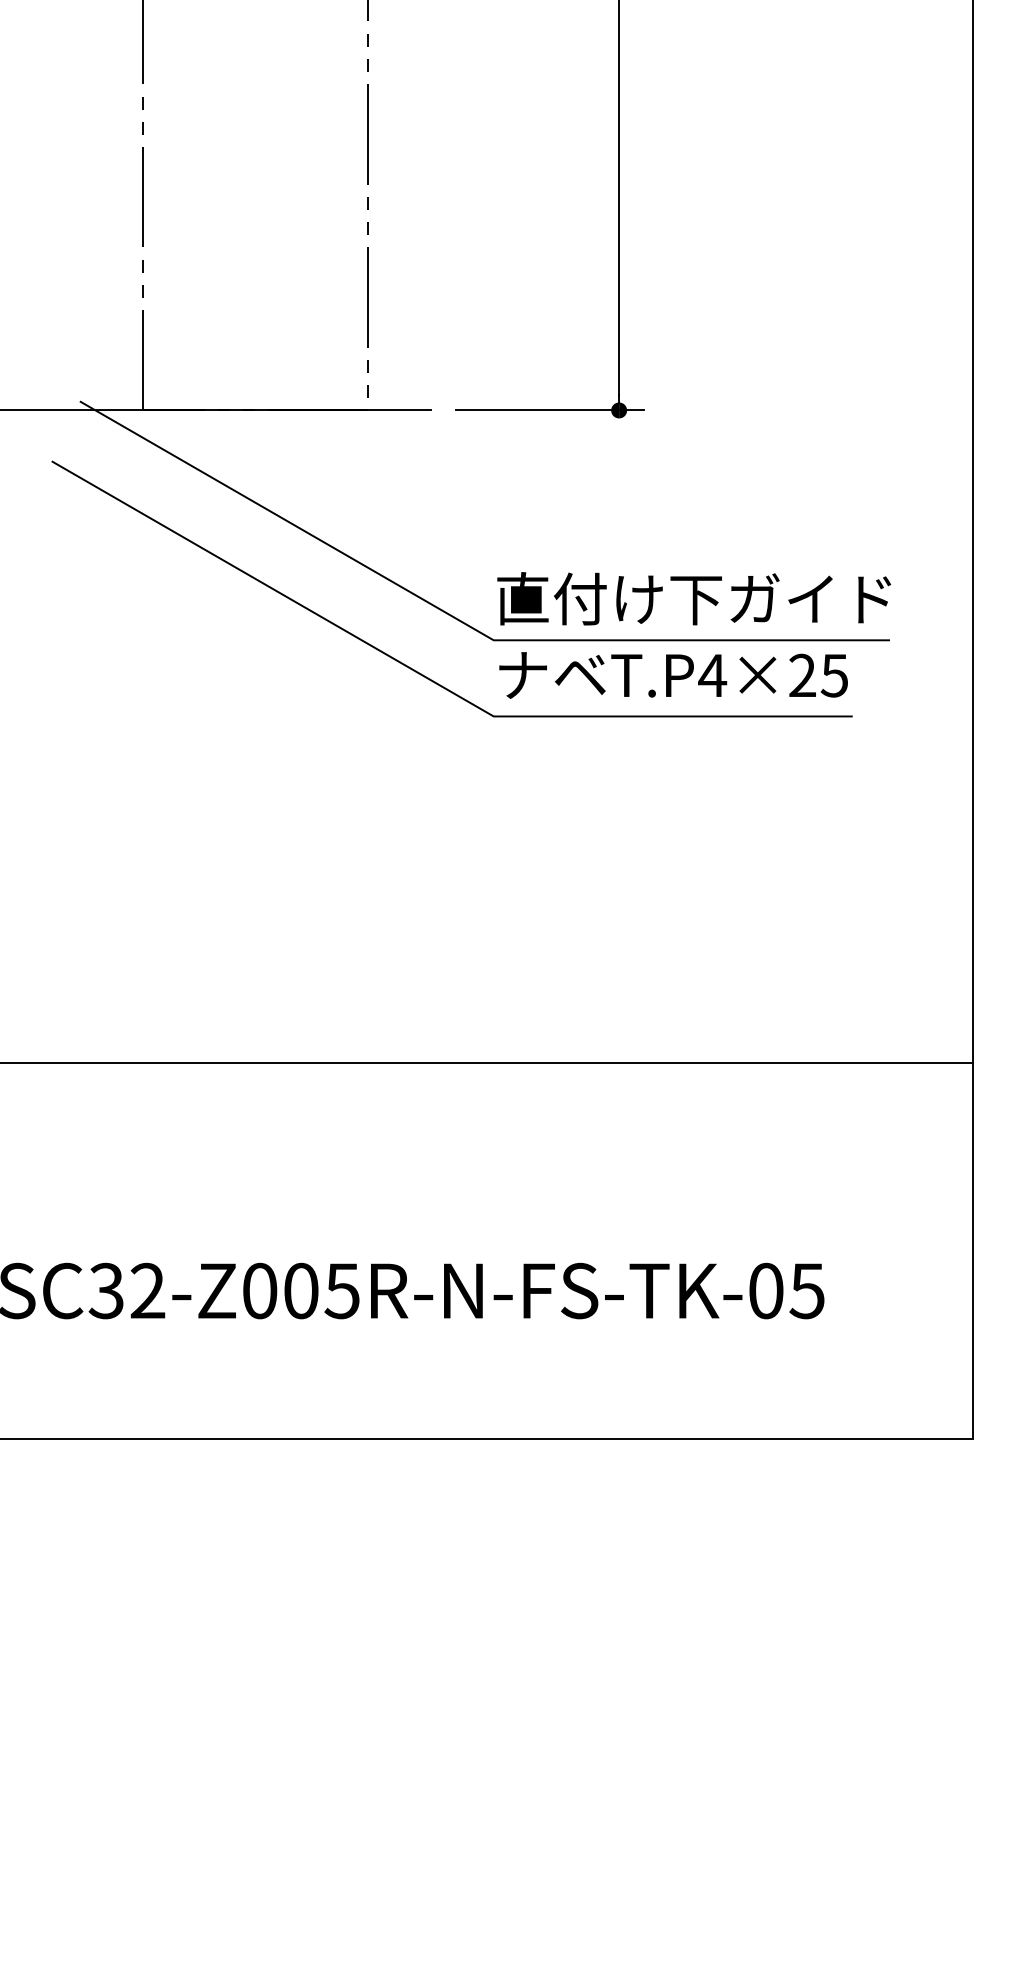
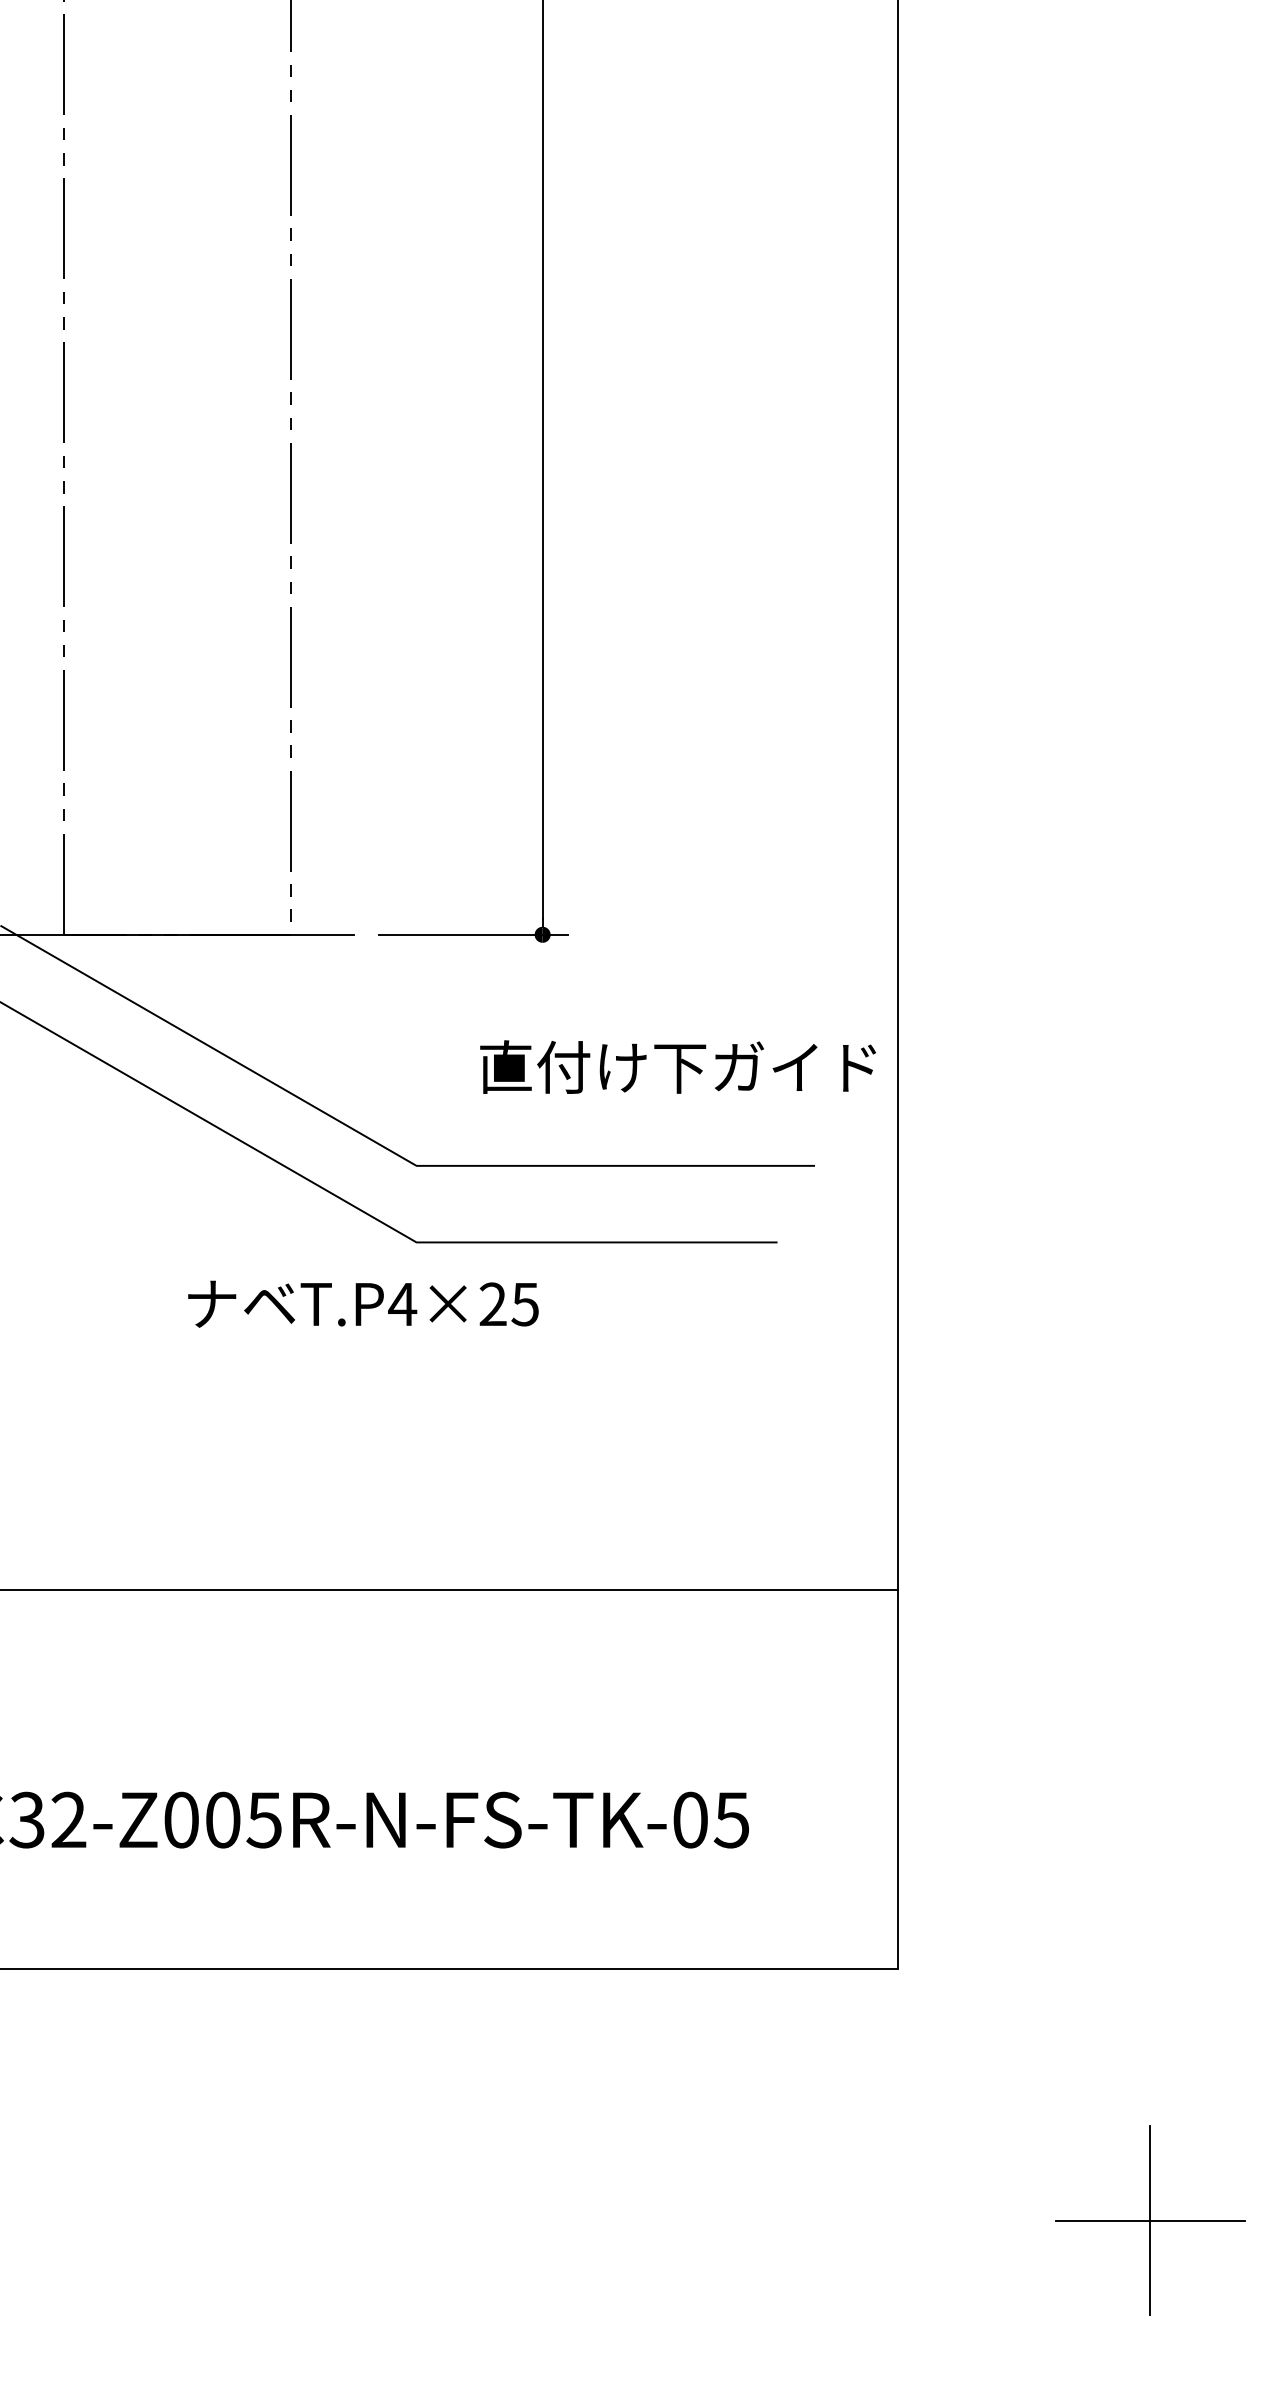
text: (693, 598) -> (677, 1066), moved
text: (673, 674) -> (363, 1303), moved

